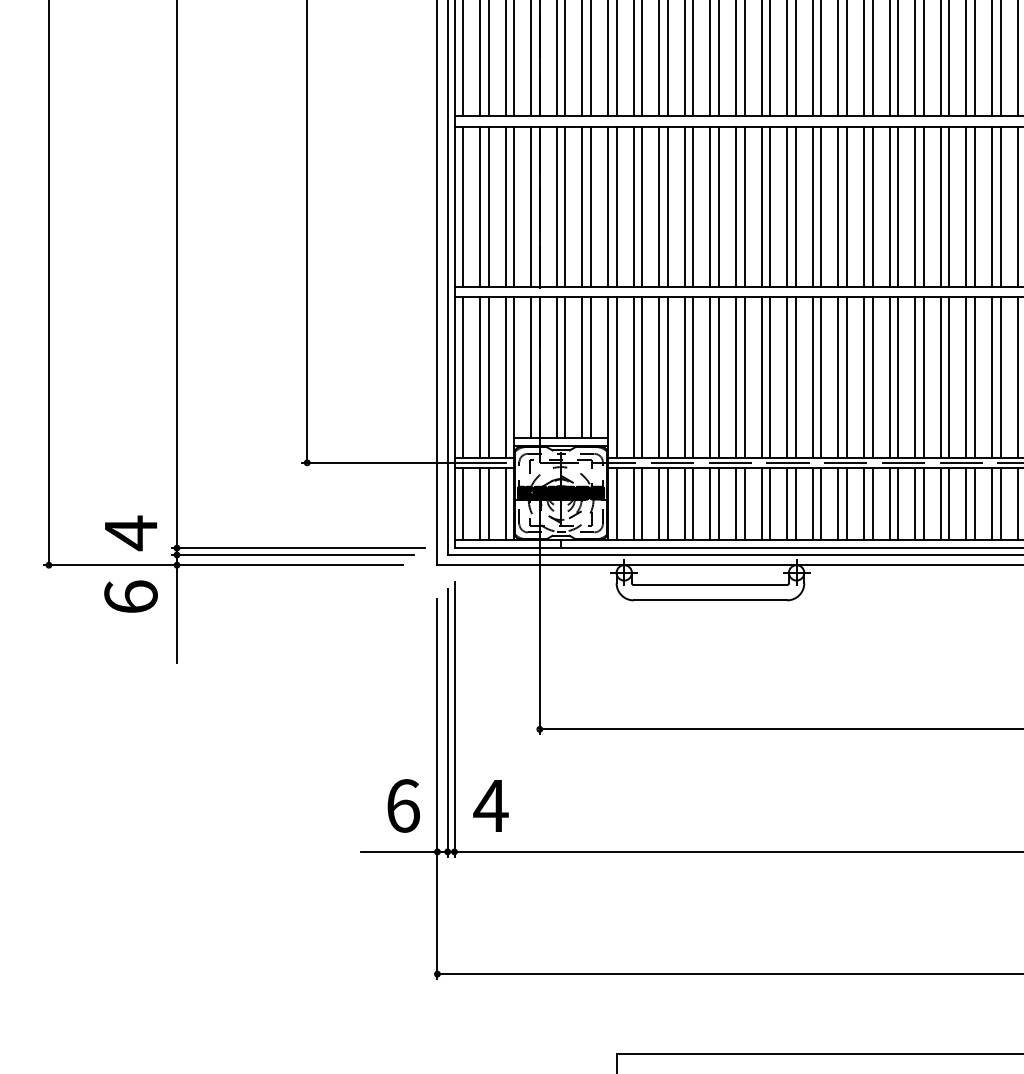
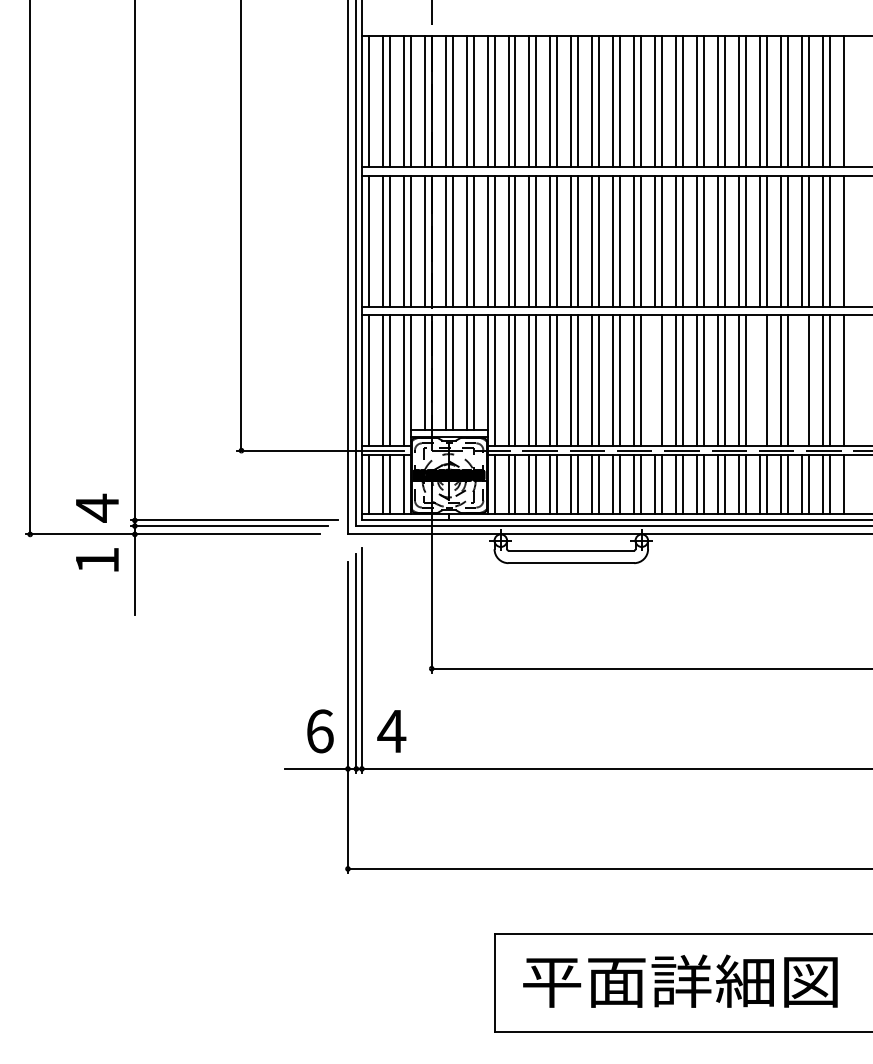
line: (813, 377) -> (655, 380), removed
line: (940, 377) -> (759, 380), removed
line: (991, 377) -> (801, 380), removed
text: (131, 595) -> (97, 559), 6 -> 1

